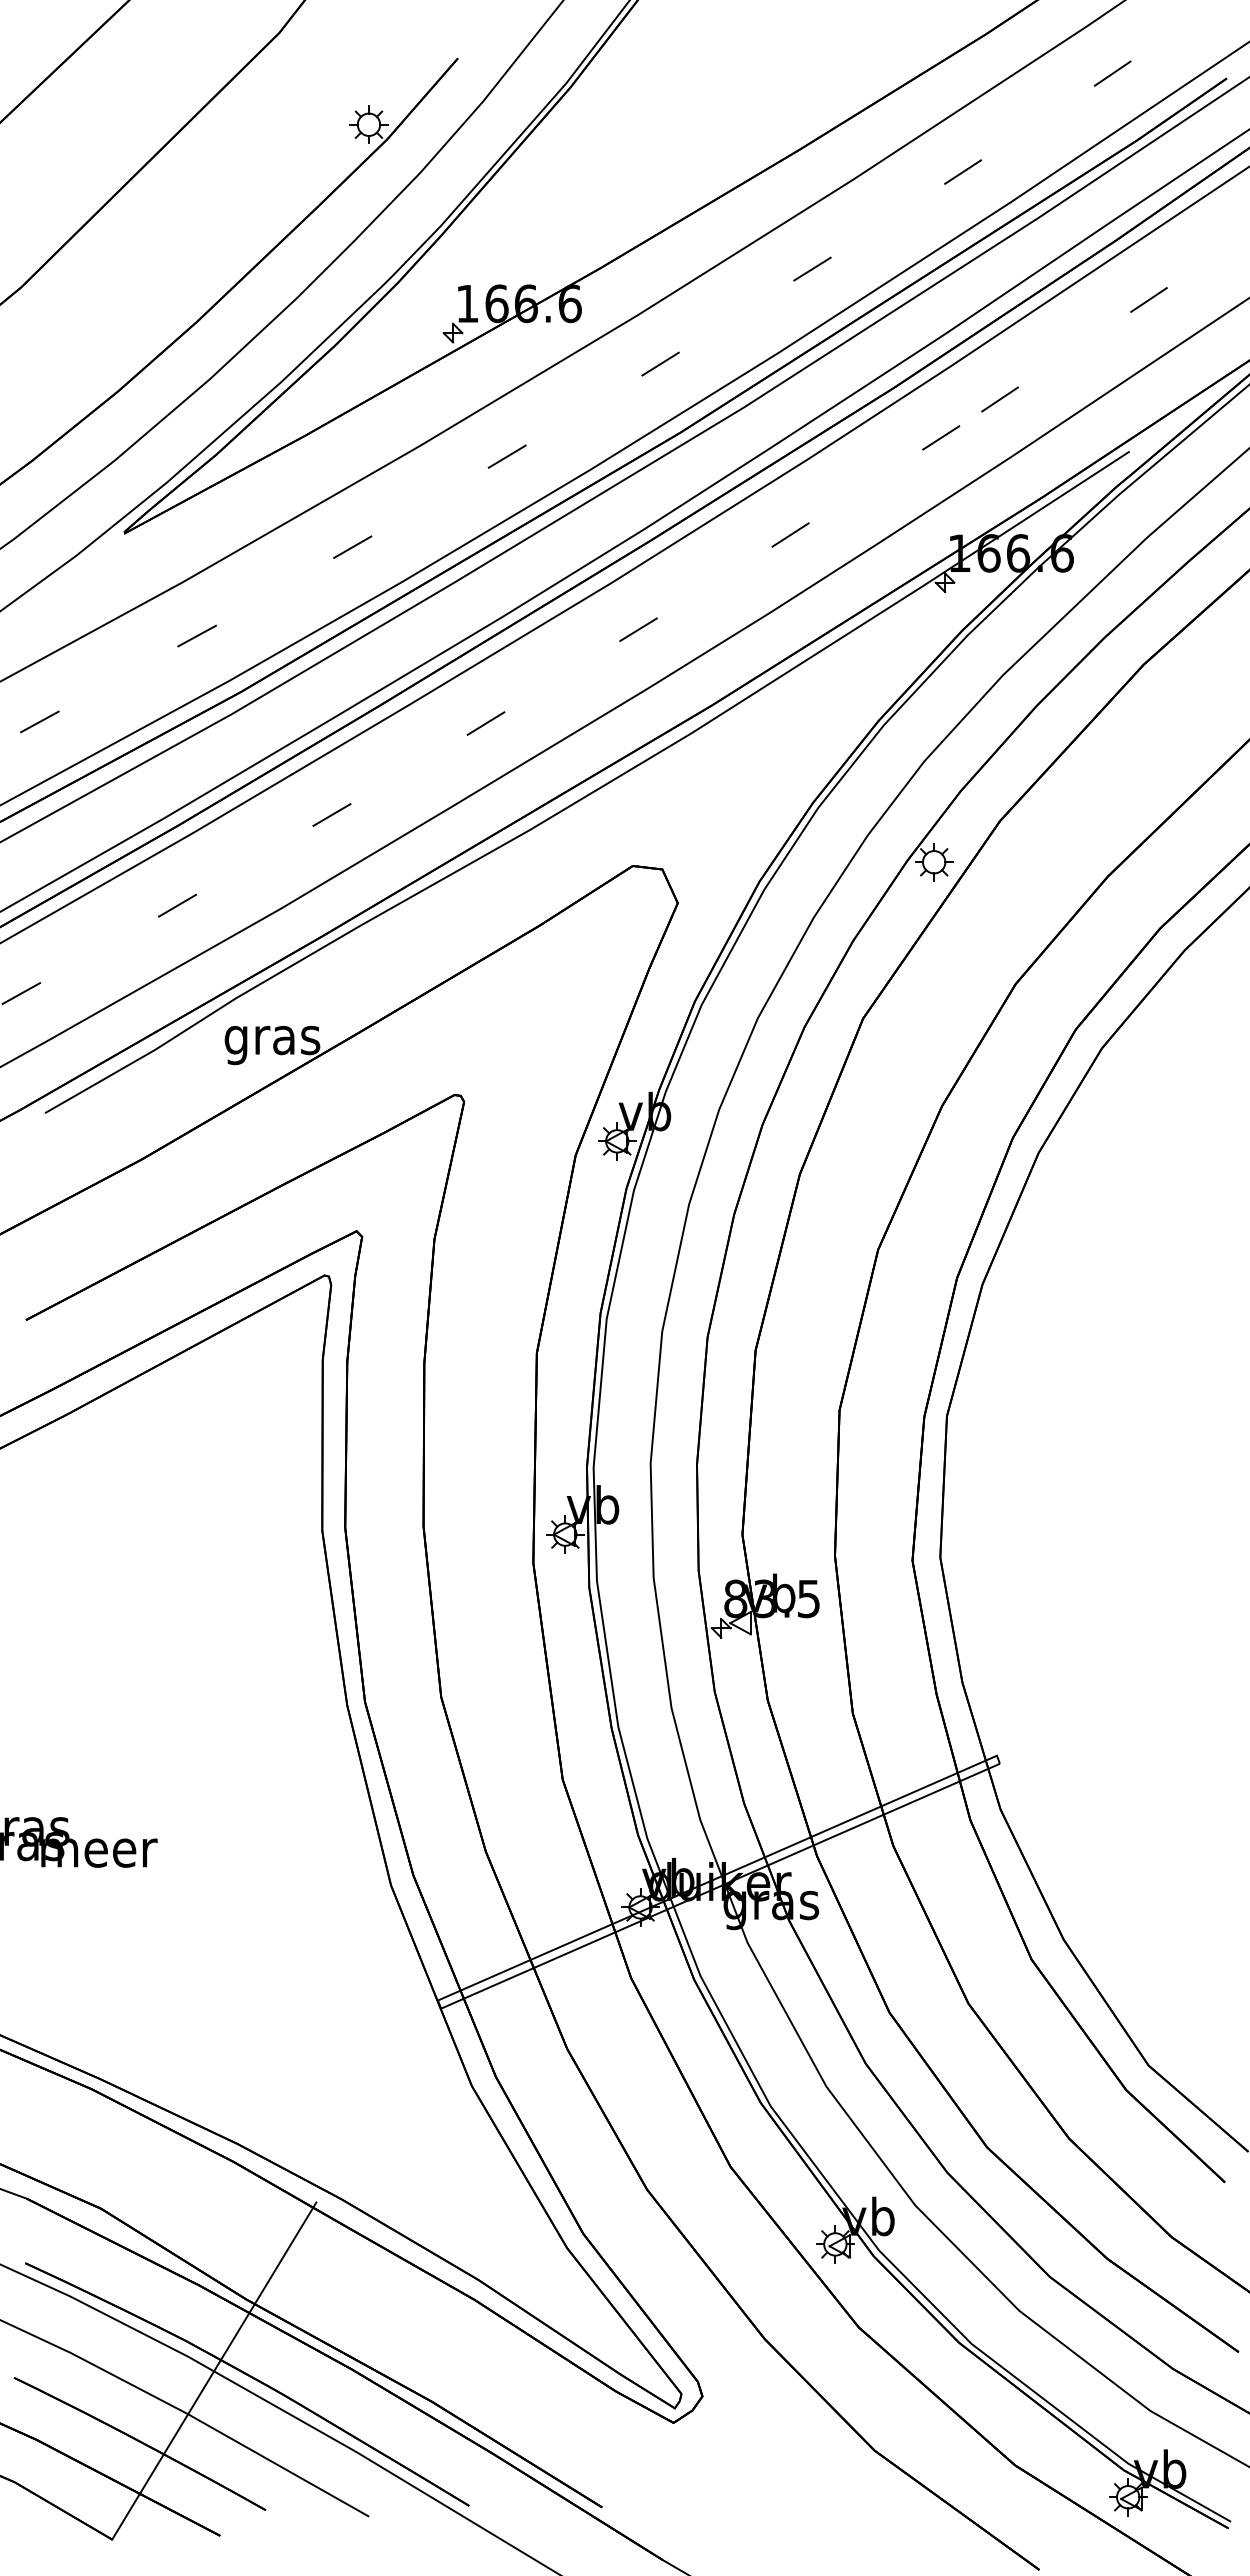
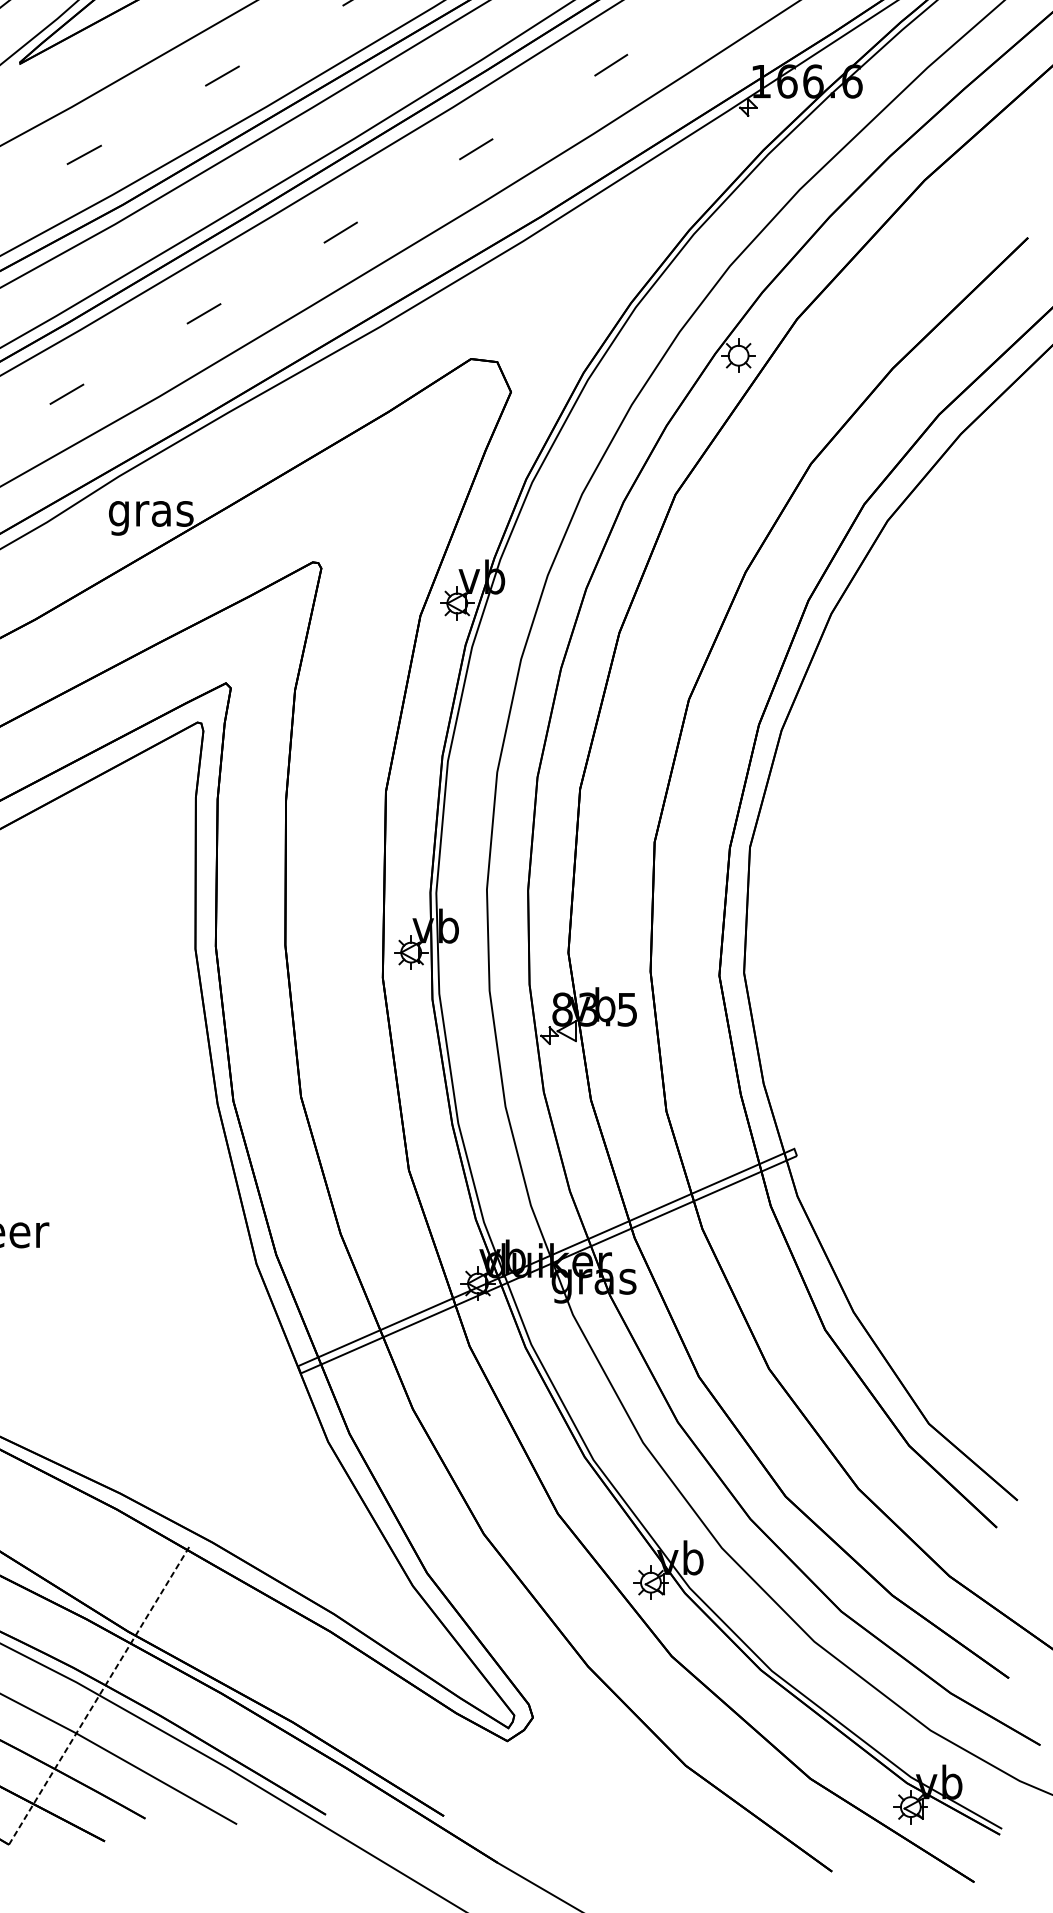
line: (214, 2370) -> (99, 1694), solid -> dashed

